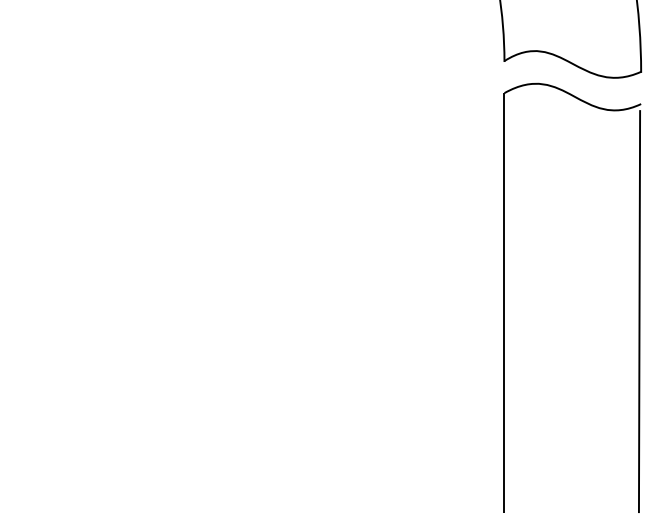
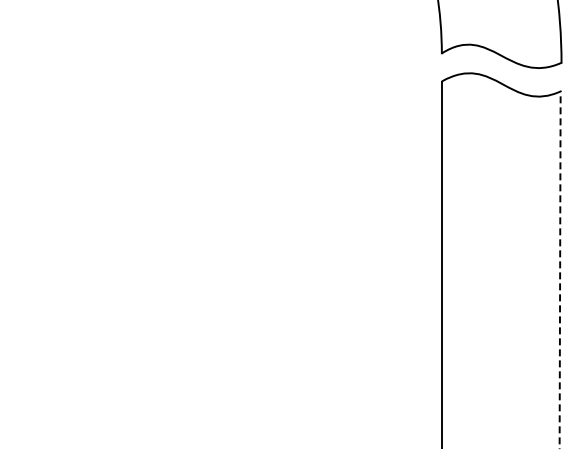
line: (639, 312) -> (560, 273), solid -> dashed

